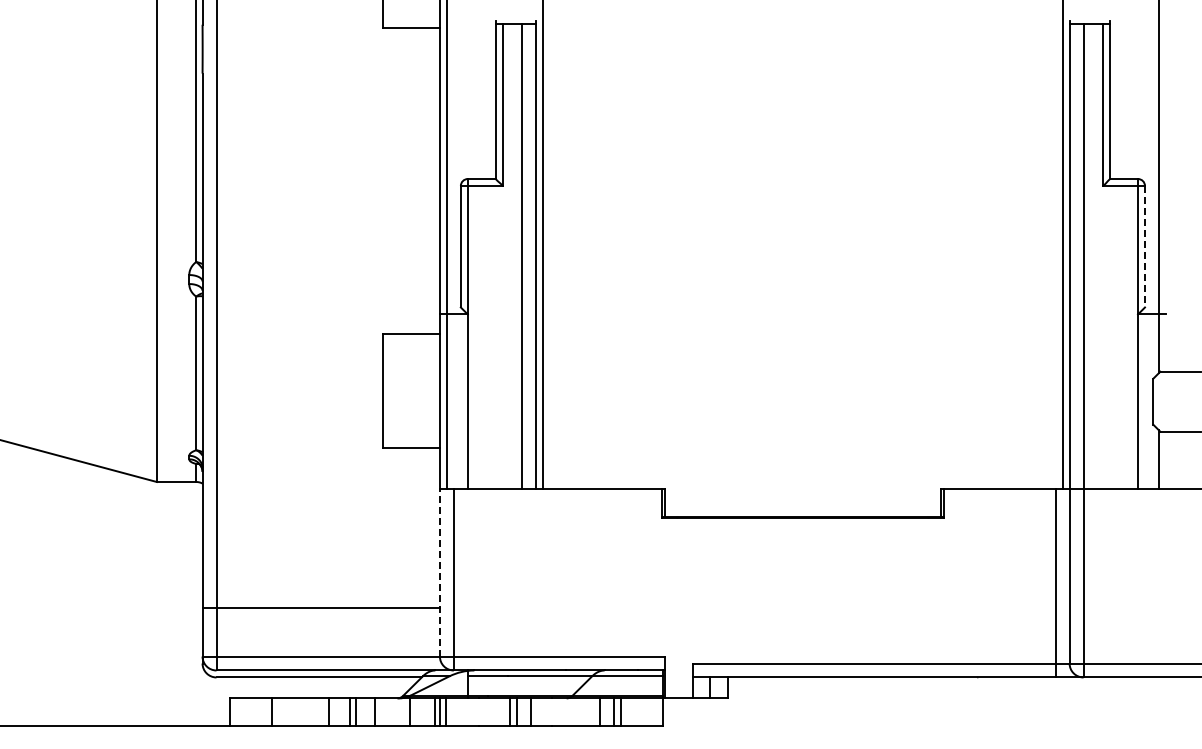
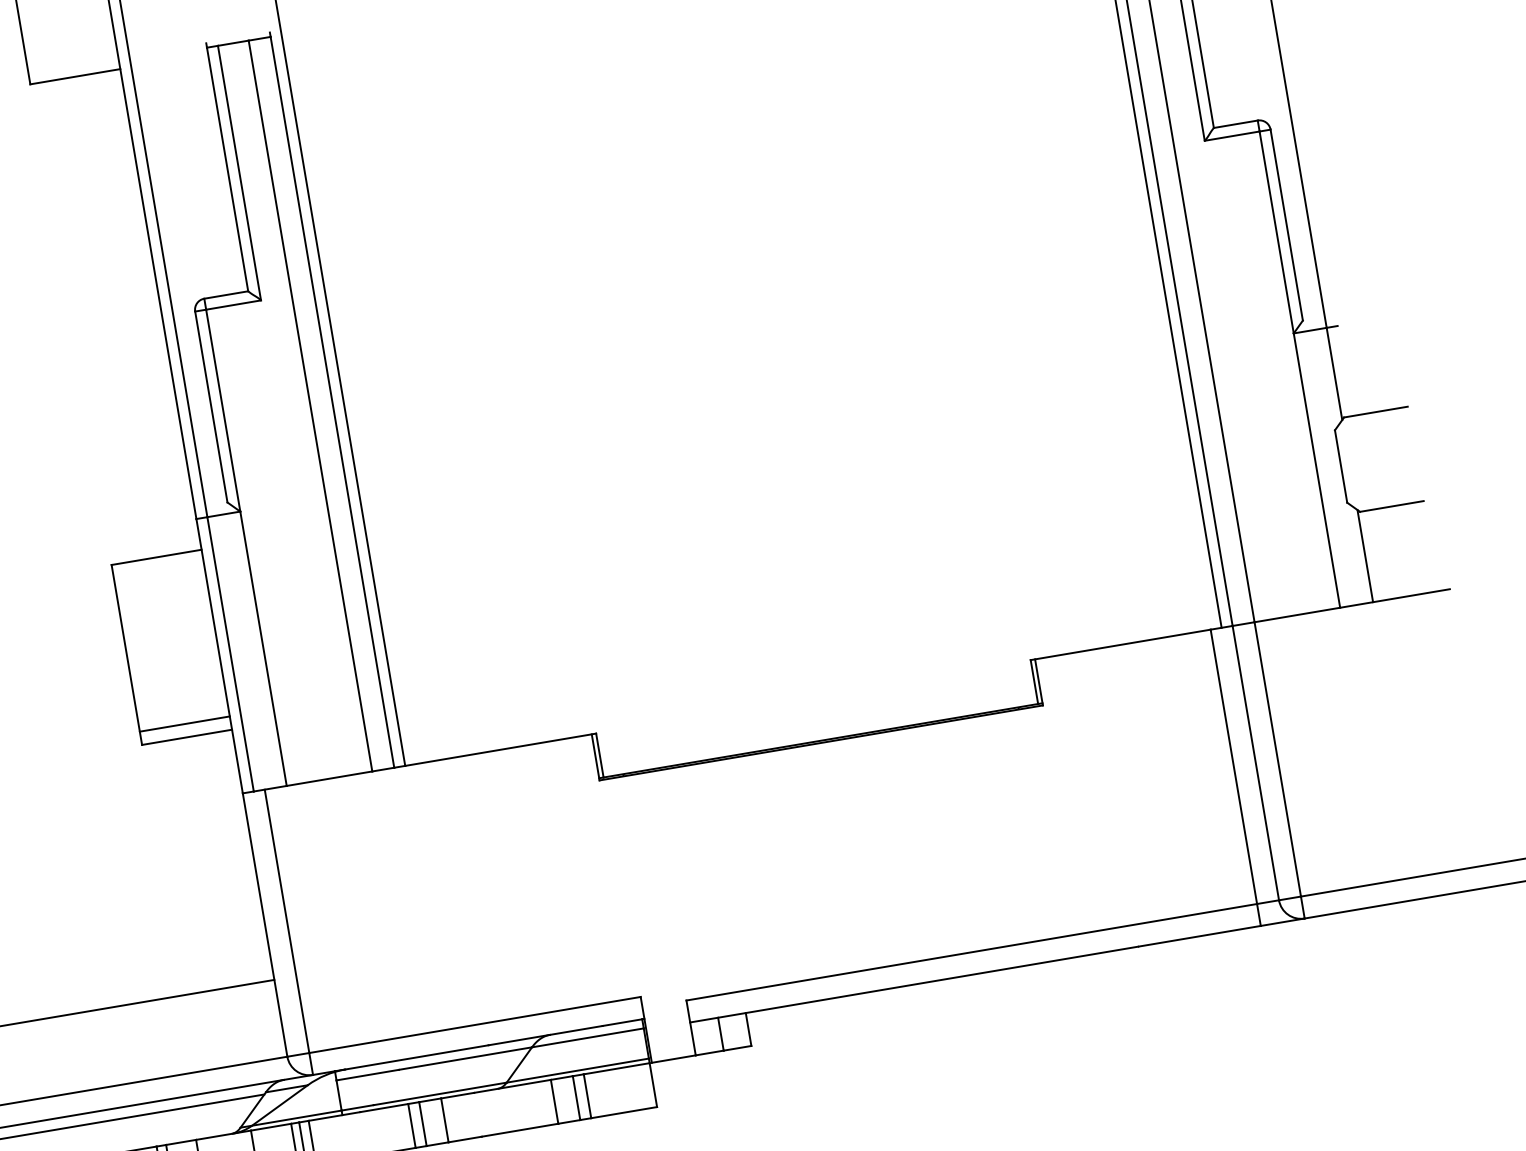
line: (1144, 246) -> (1285, 224), dashed -> solid
line: (410, 440) -> (183, 724), added
line: (439, 572) -> (264, 924), dashed -> solid

